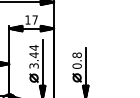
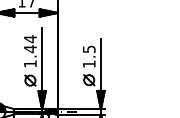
text: (76, 60) -> (88, 56), 0.8 -> 1.5
text: (33, 65) -> (29, 63), 3.44 -> 1.44

